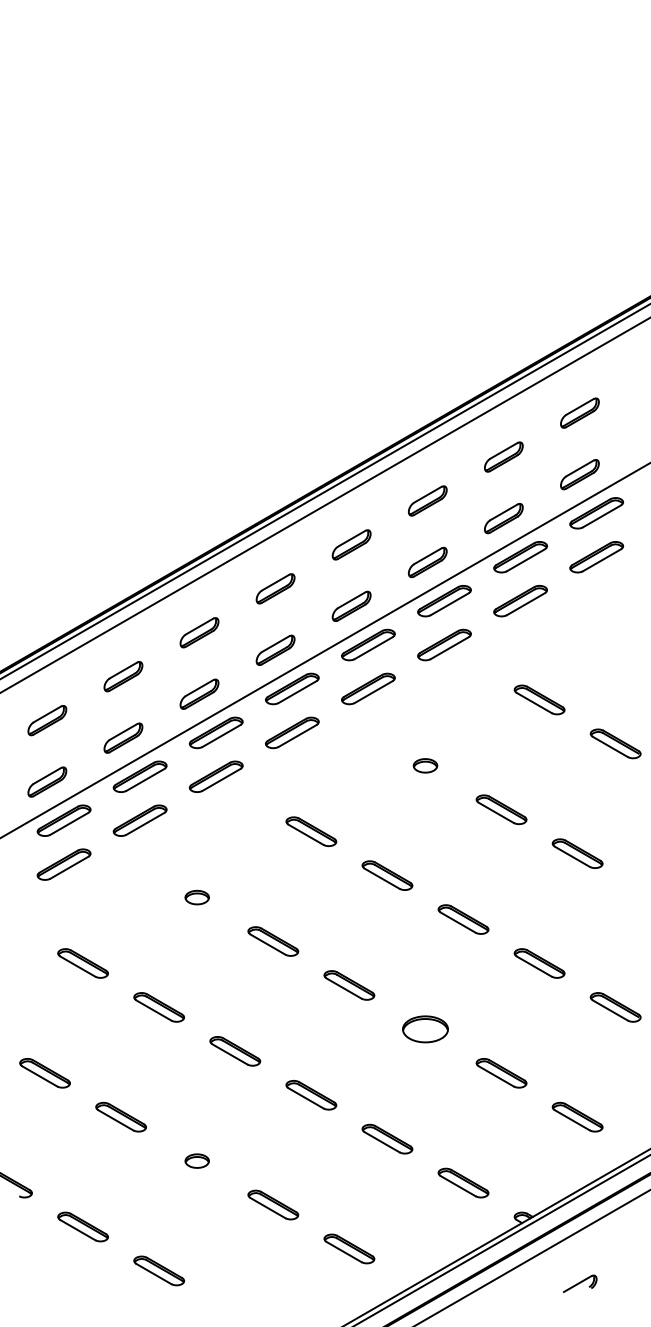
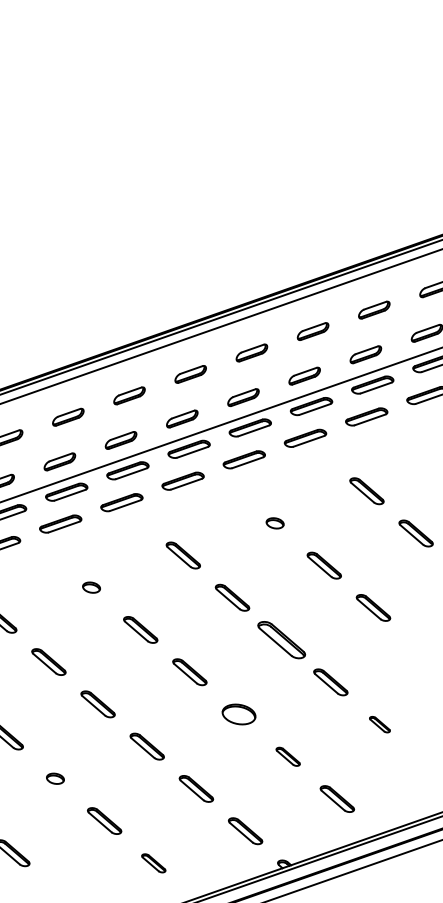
part: (463, 919) -> (281, 640), size x1.4
part: (615, 1007) -> (379, 724), size x0.6
part: (501, 1073) -> (288, 756), size x0.7
part: (349, 1248) -> (153, 863), size x0.7

